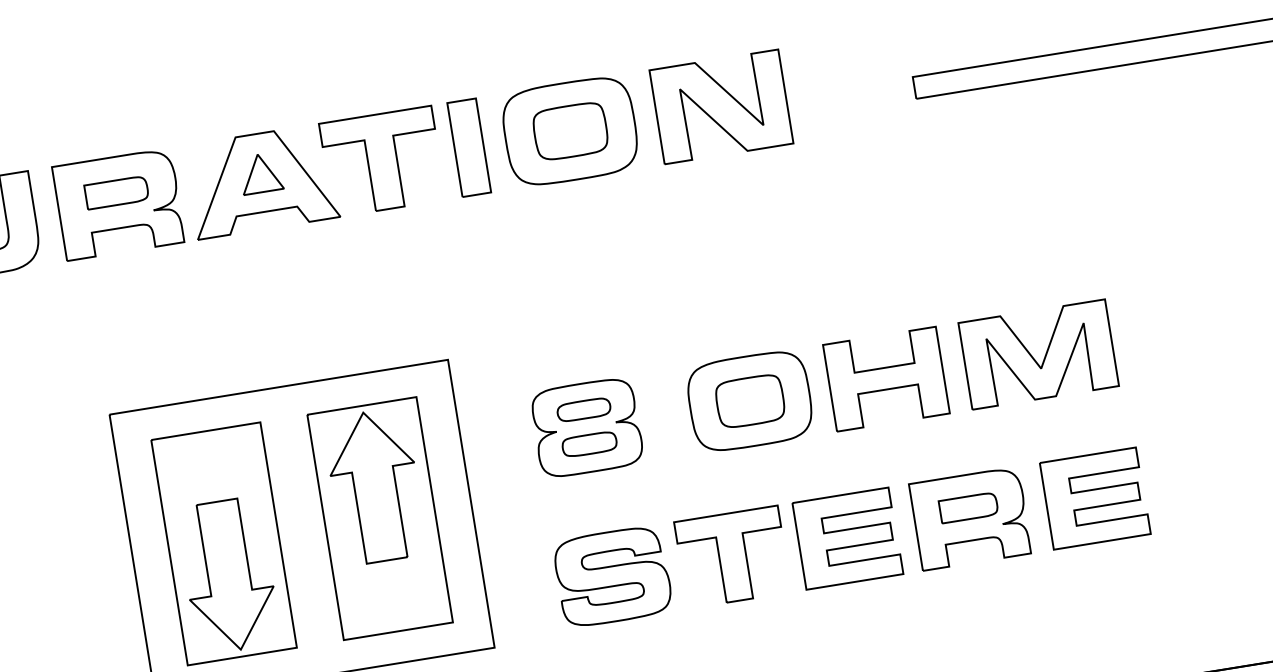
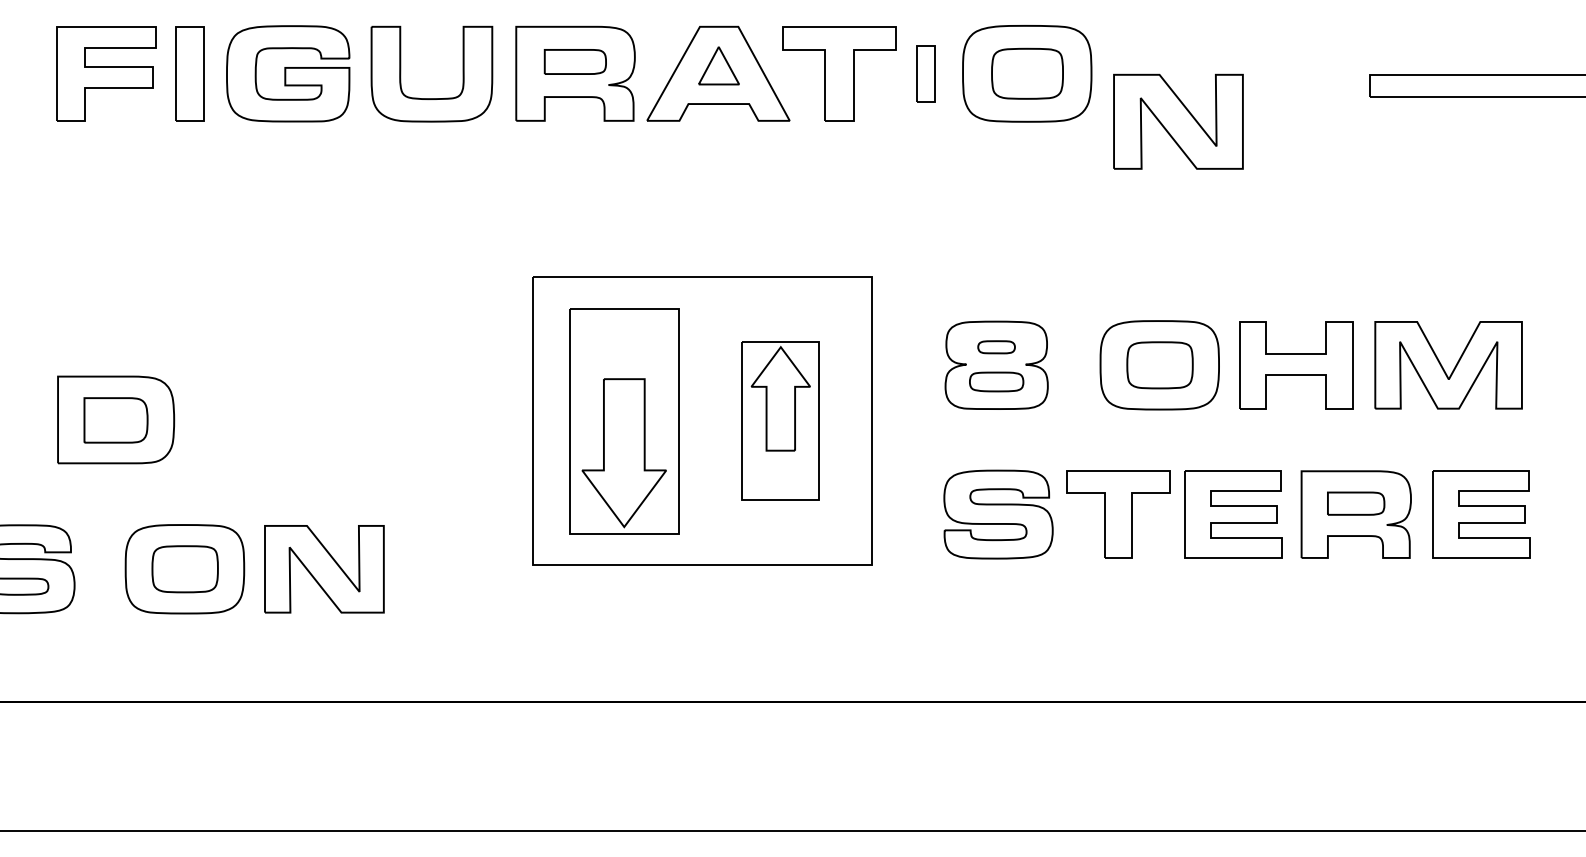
part: (721, 106) -> (1178, 121), moved
part: (468, 147) -> (925, 73), size x0.6
part: (583, 408) -> (996, 346), size x0.7
part: (379, 518) -> (780, 421), size x0.7

